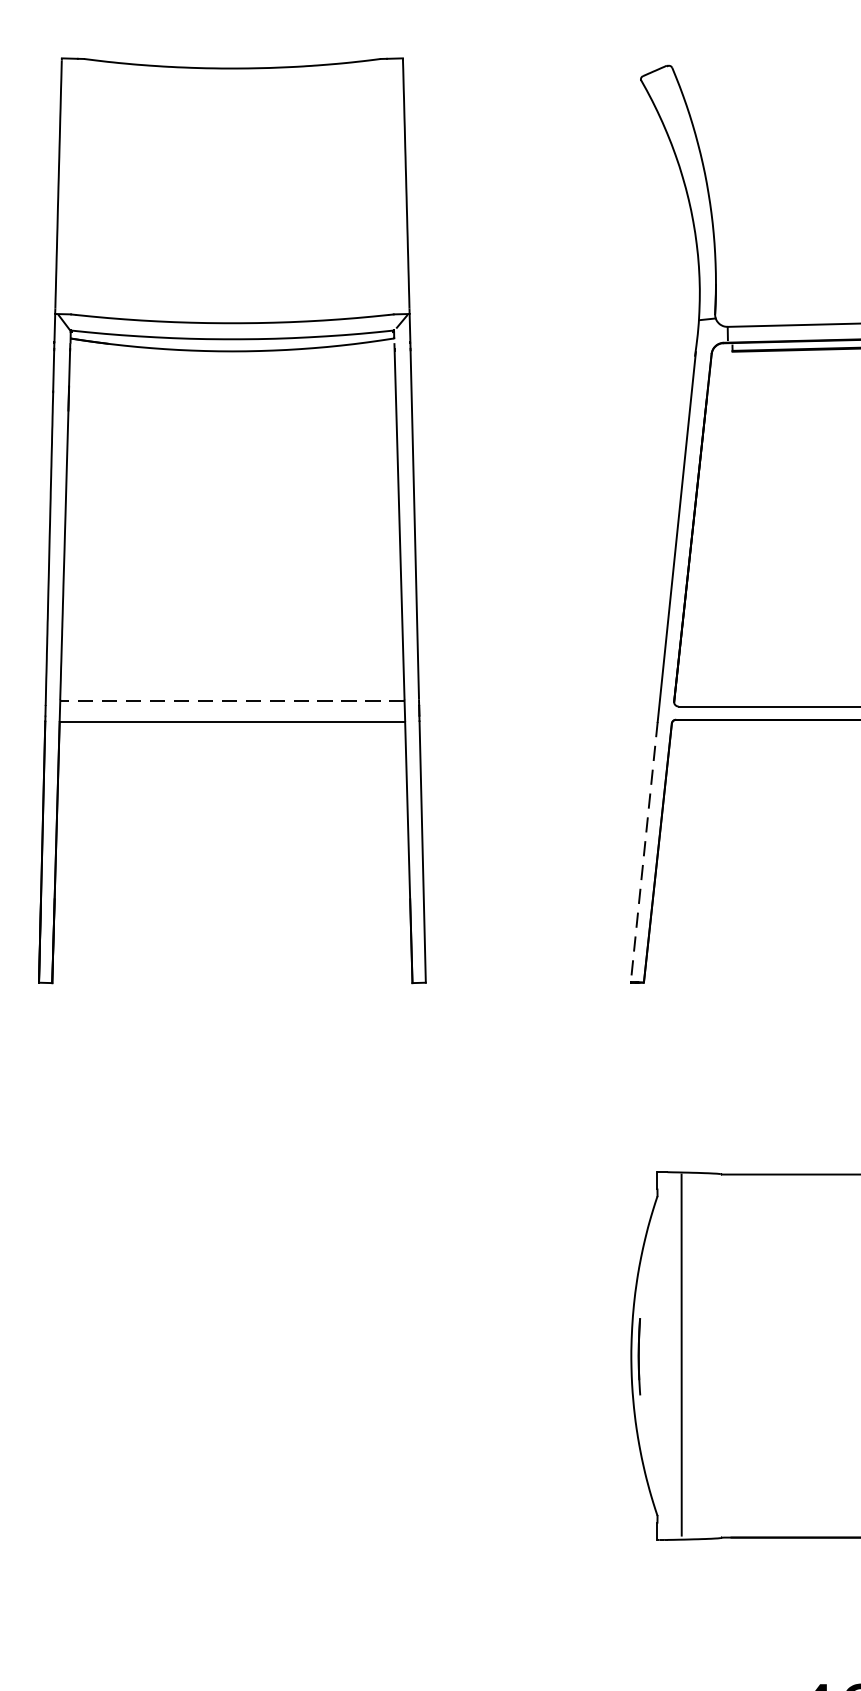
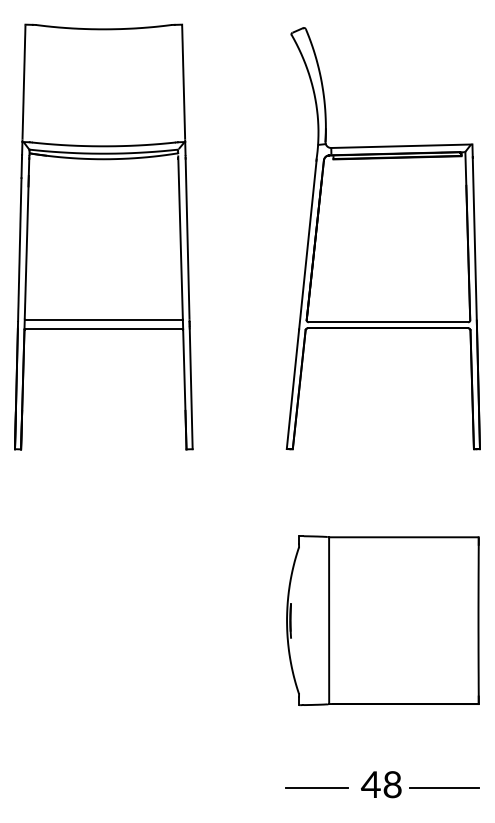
line: (231, 700) -> (103, 319), dashed -> solid
line: (643, 852) -> (292, 389), dashed -> solid
line: (682, 1355) -> (329, 620), moved

